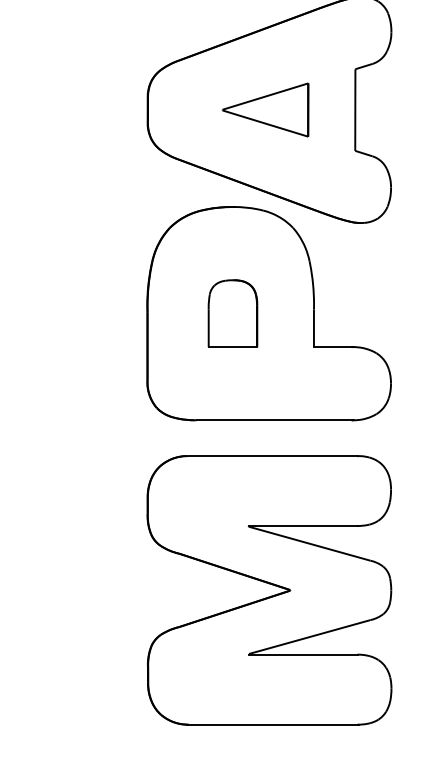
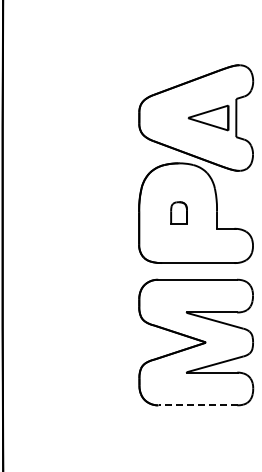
part: (265, 108) -> (208, 117), moved
part: (231, 312) -> (178, 212), size x0.7
line: (272, 724) -> (197, 405), solid -> dashed

